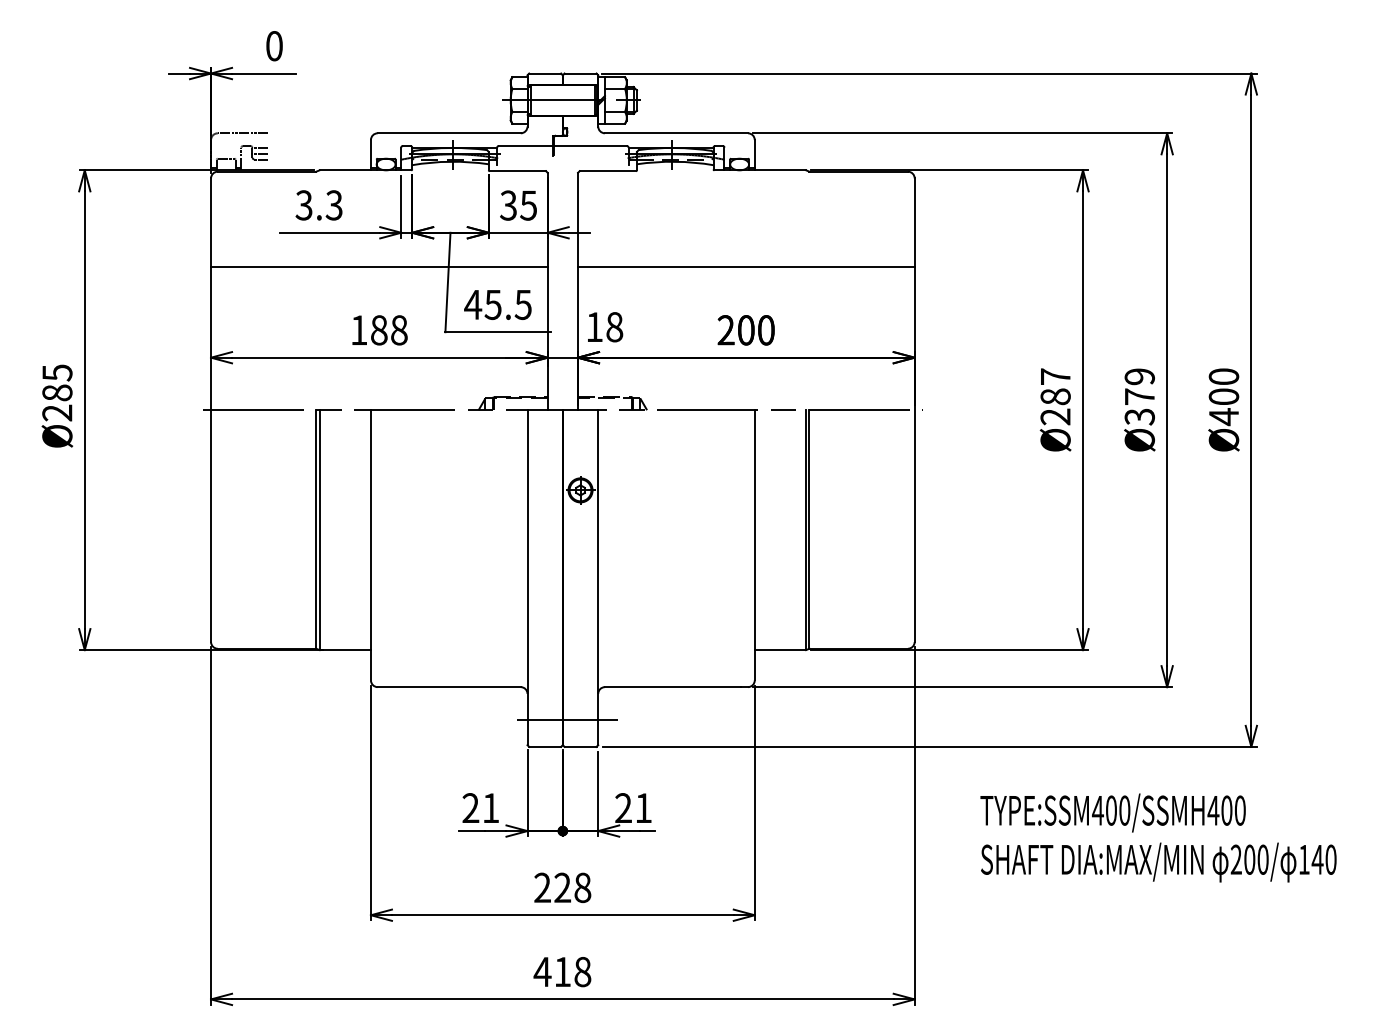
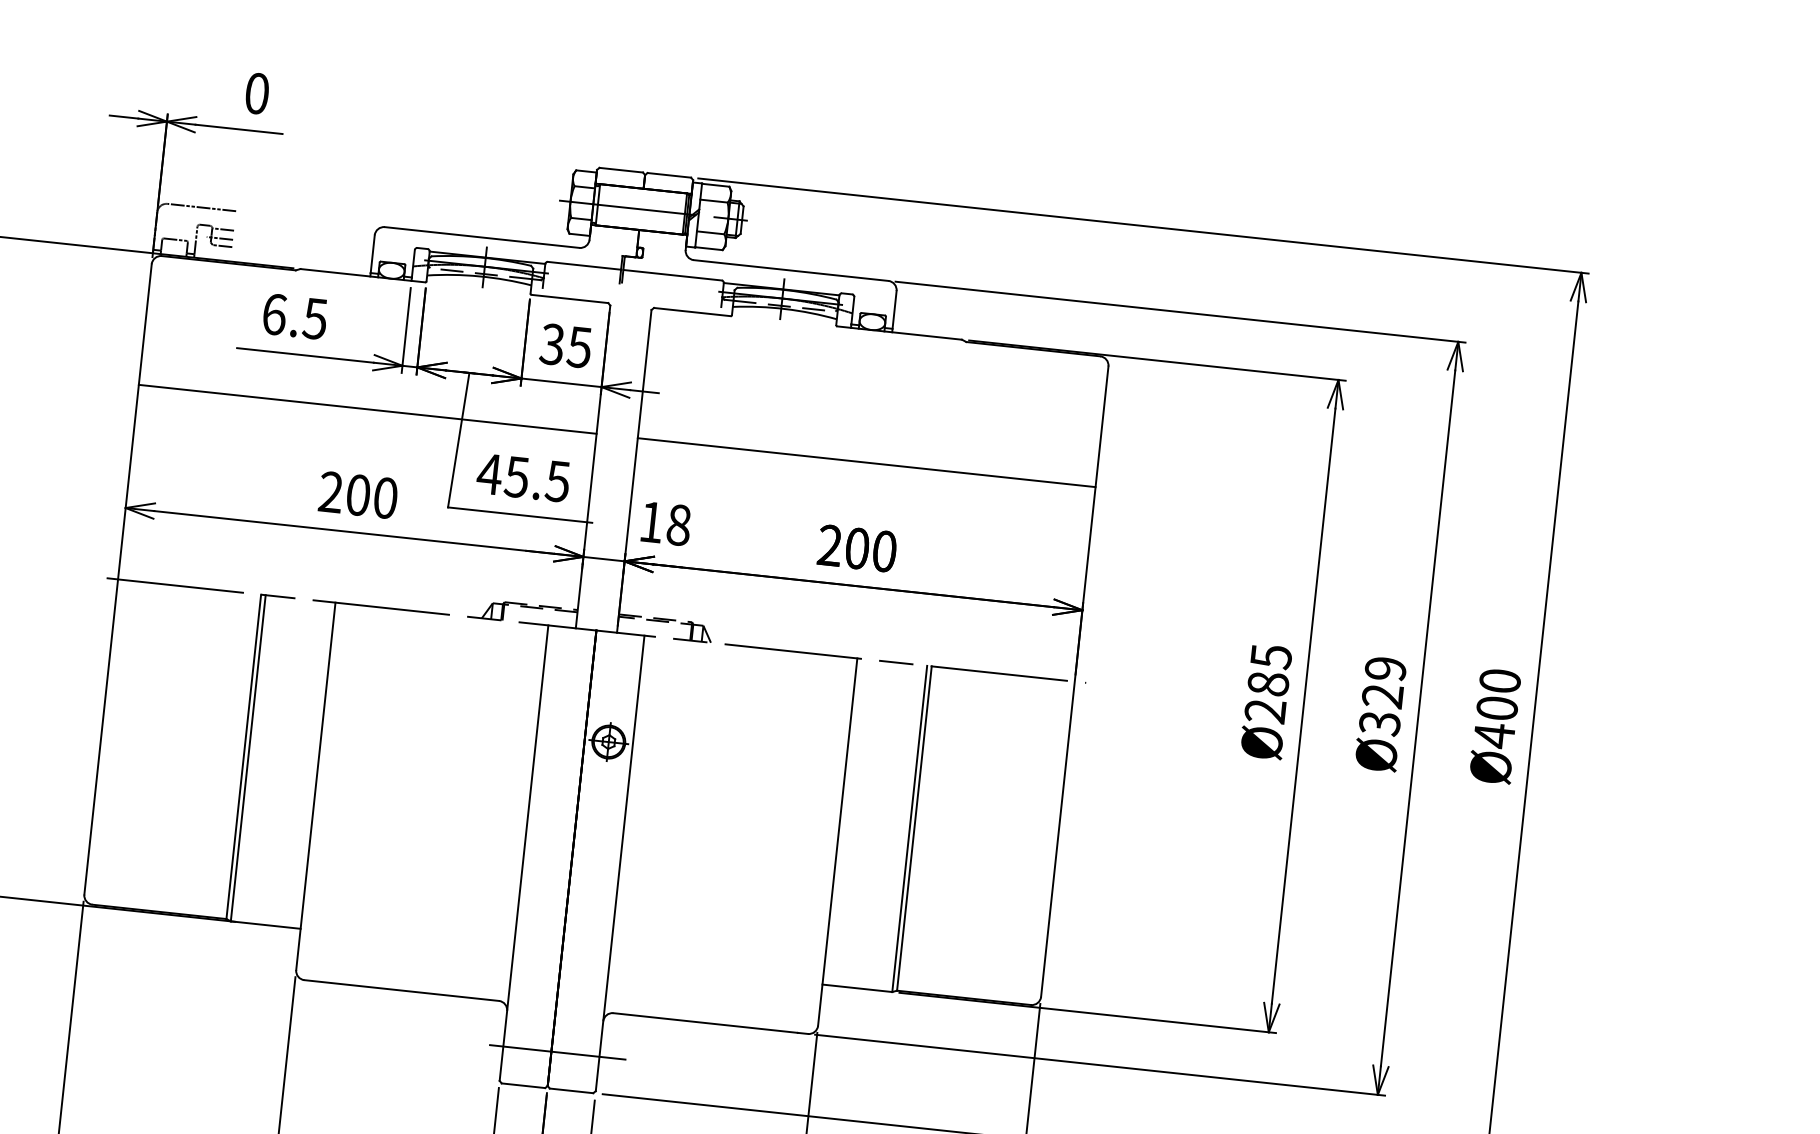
text: (318, 205) -> (293, 316), 3.3 -> 6.5
text: (378, 330) -> (357, 495), 188 -> 200
text: (1055, 376) -> (1271, 656), Ø287 -> Ø285
text: (1139, 396) -> (1382, 695), Ø379 -> Ø329

